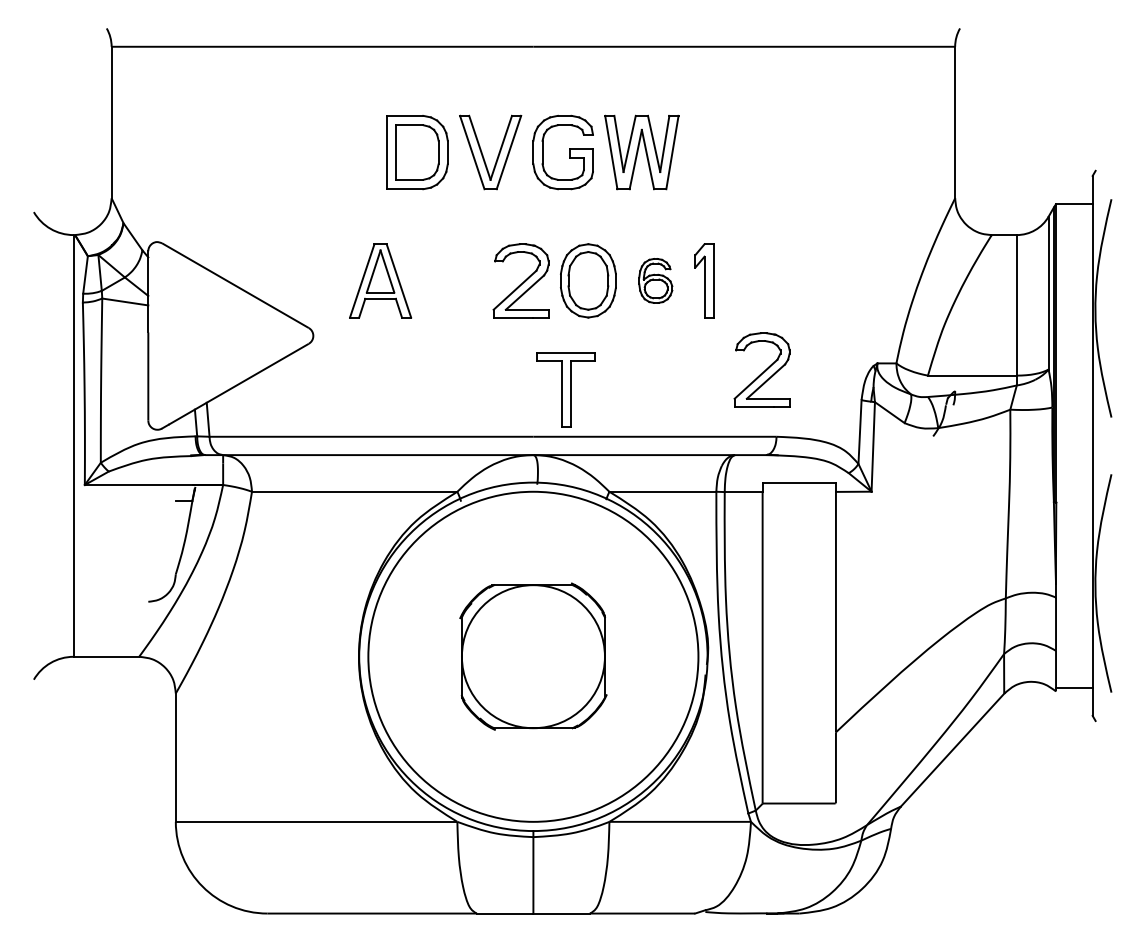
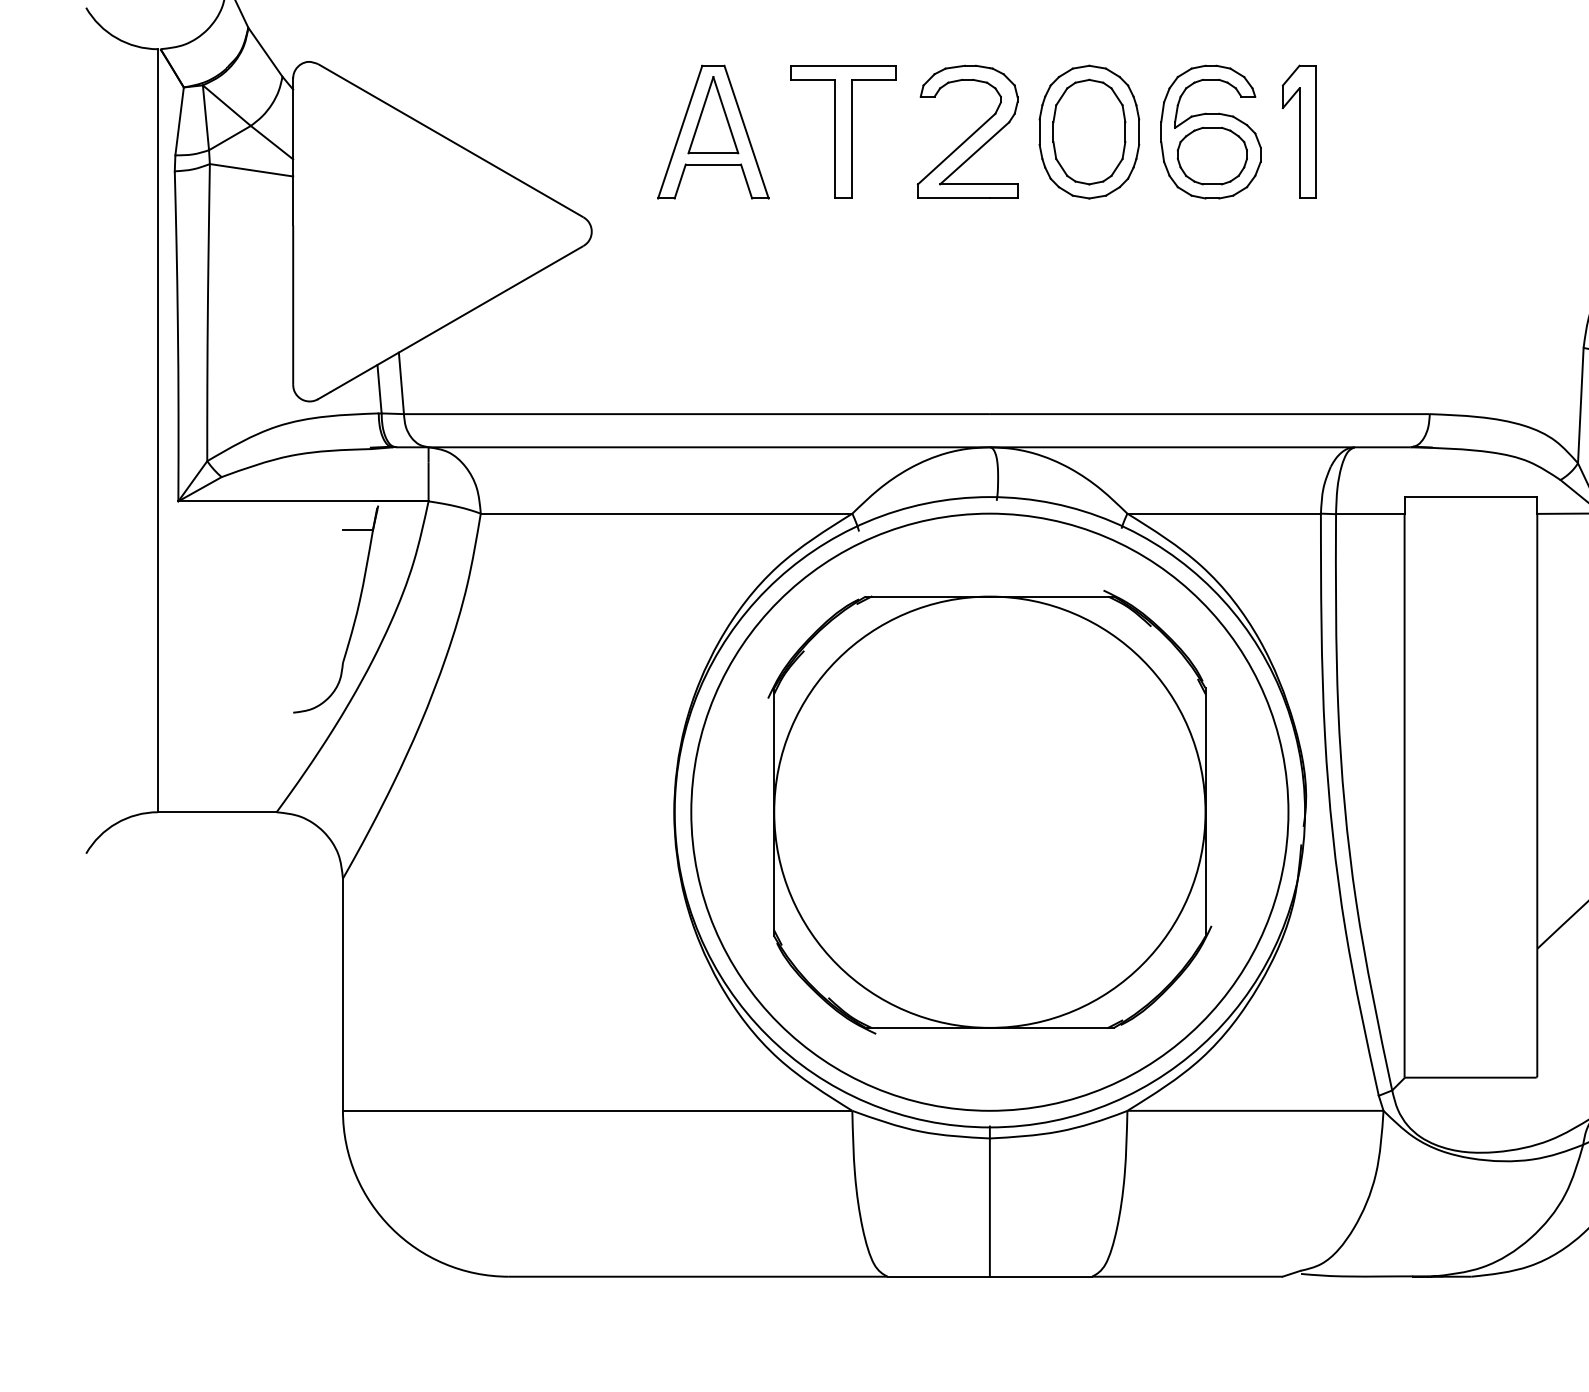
part: (655, 280) -> (1210, 131), size x1.67
part: (761, 369) -> (1402, 292), removed
part: (565, 389) -> (841, 131), moved
part: (533, 656) -> (990, 811), size x1.67

